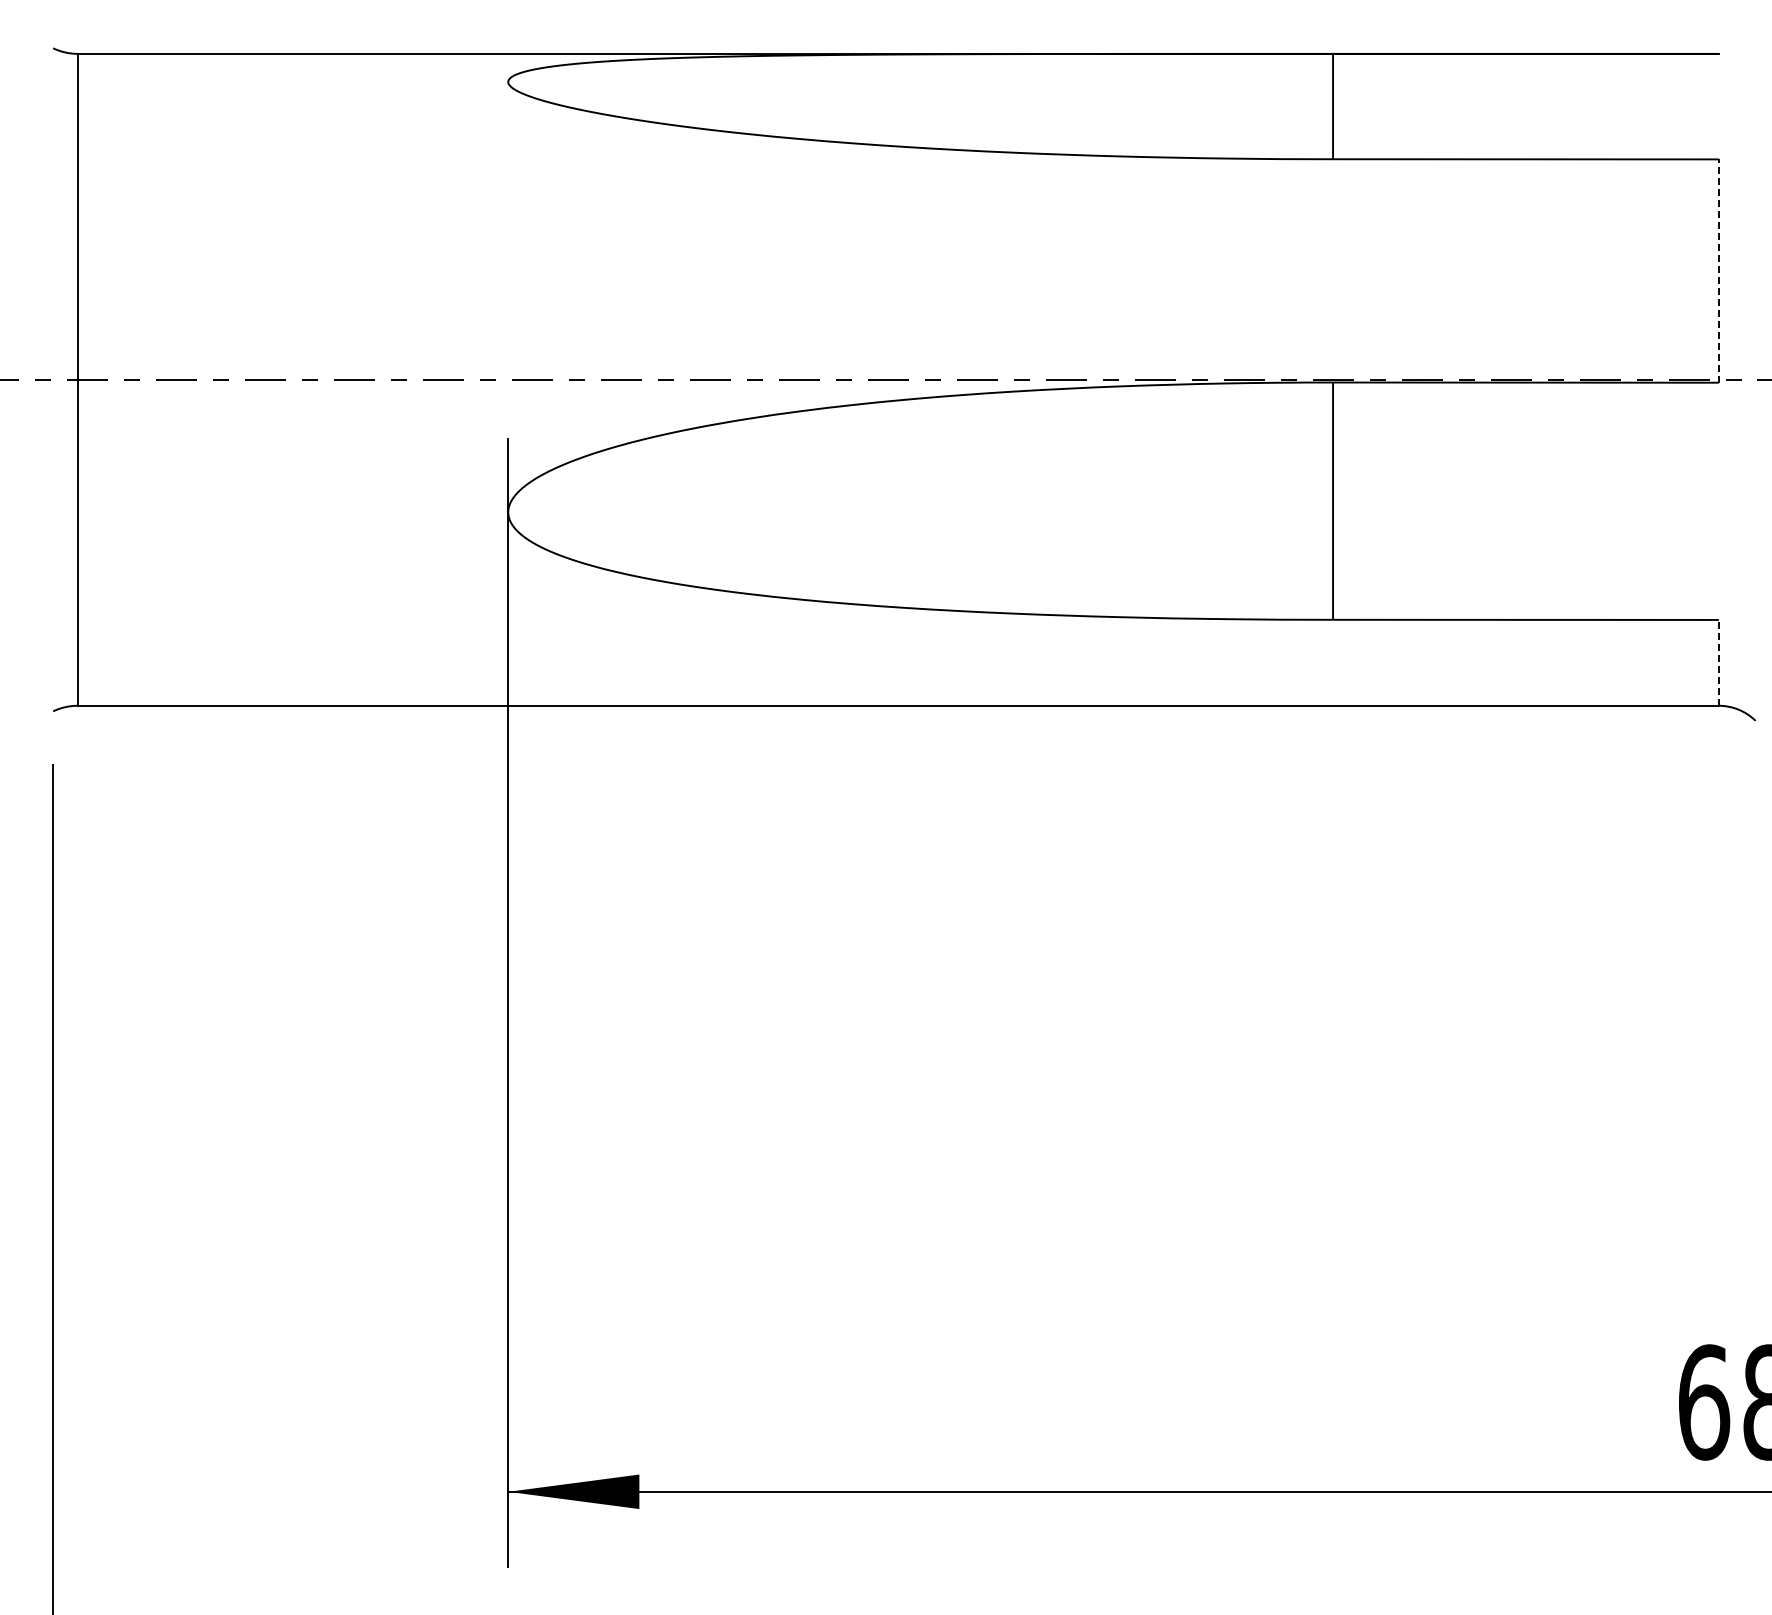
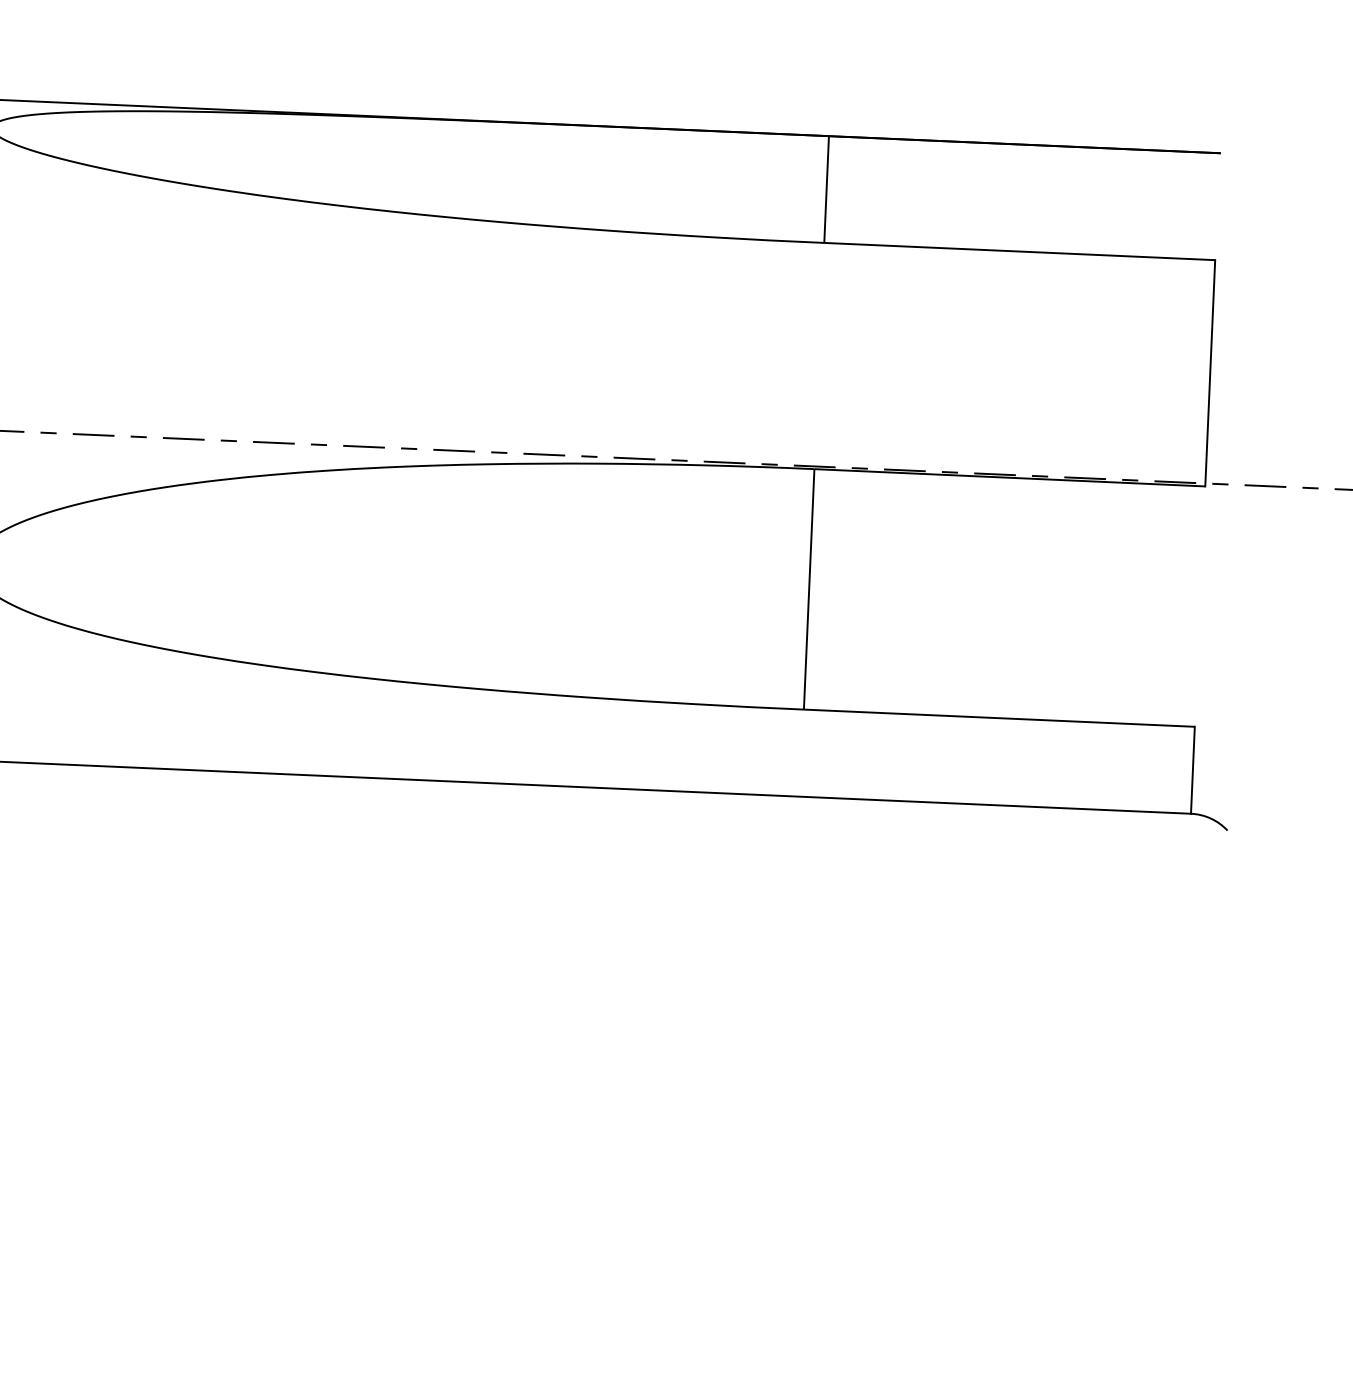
line: (1718, 271) -> (1209, 373), dashed -> solid
line: (1718, 662) -> (1192, 769), dashed -> solid

